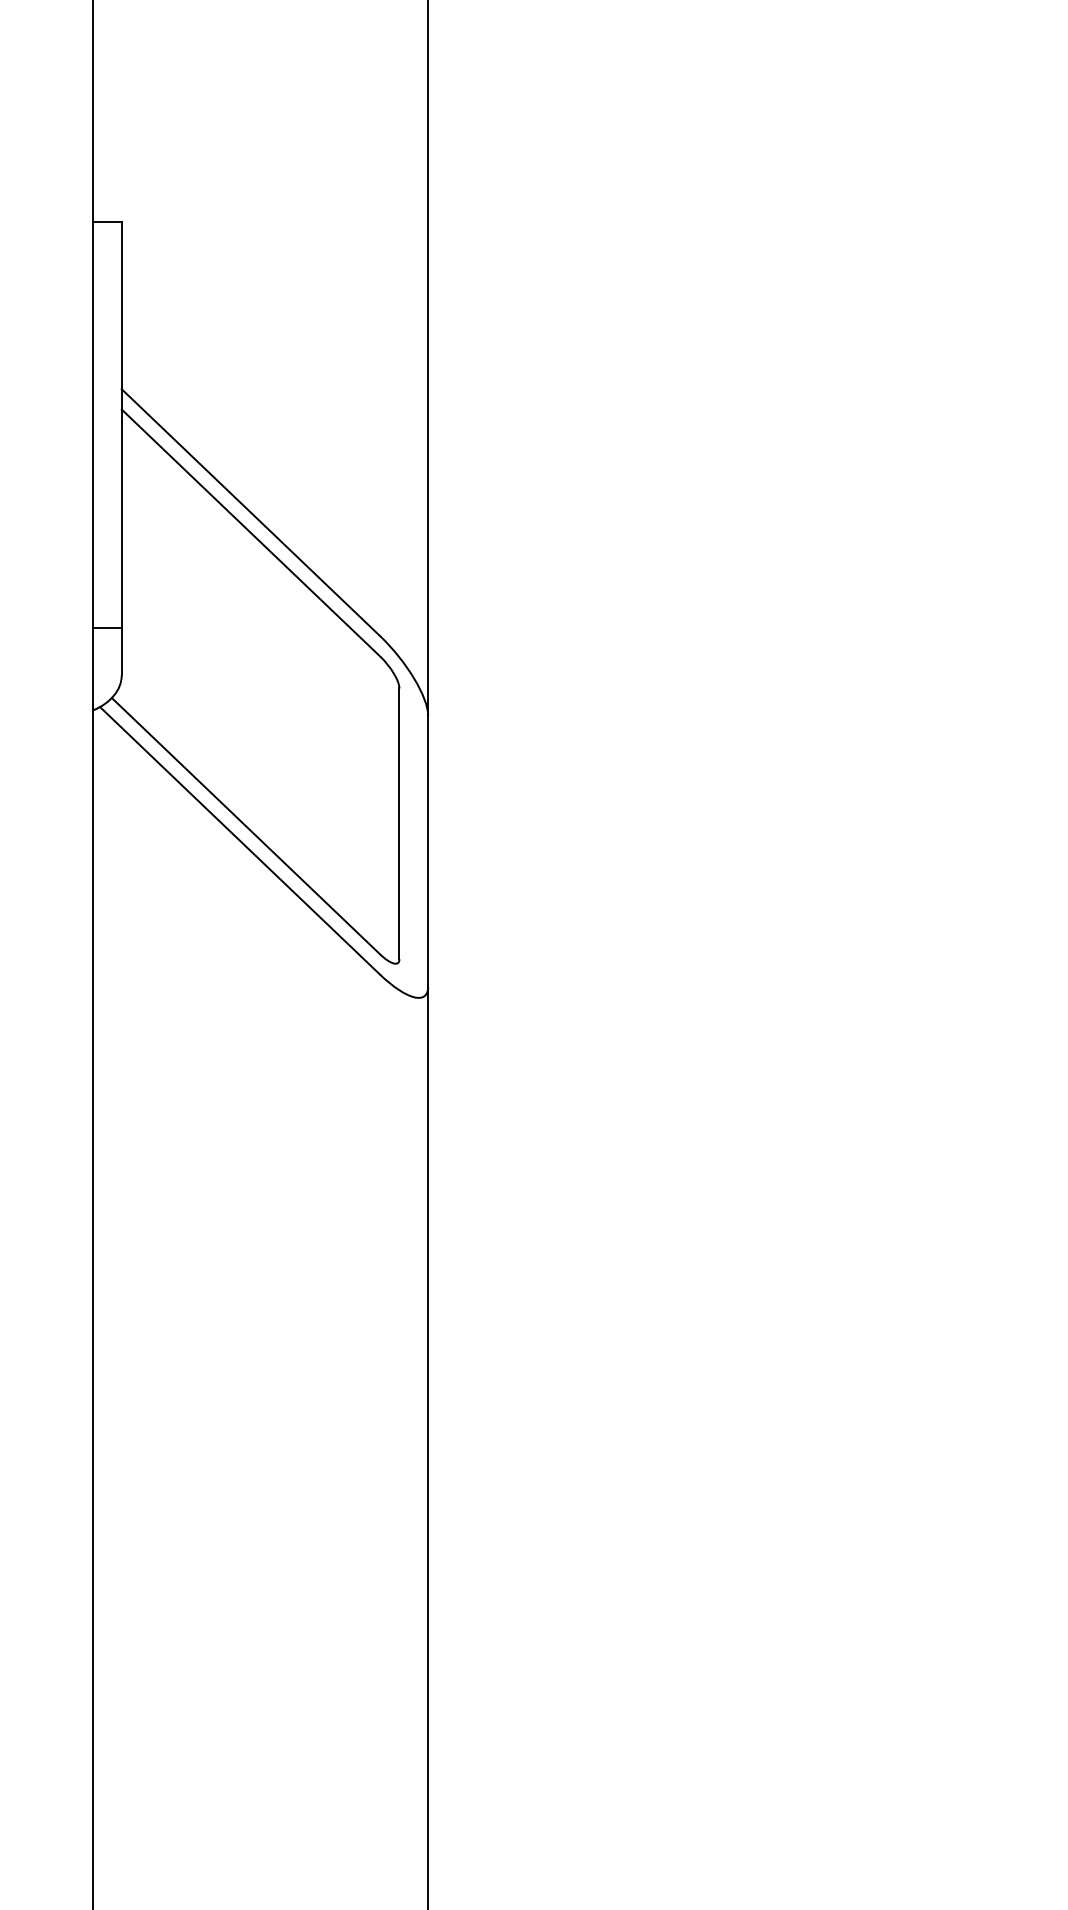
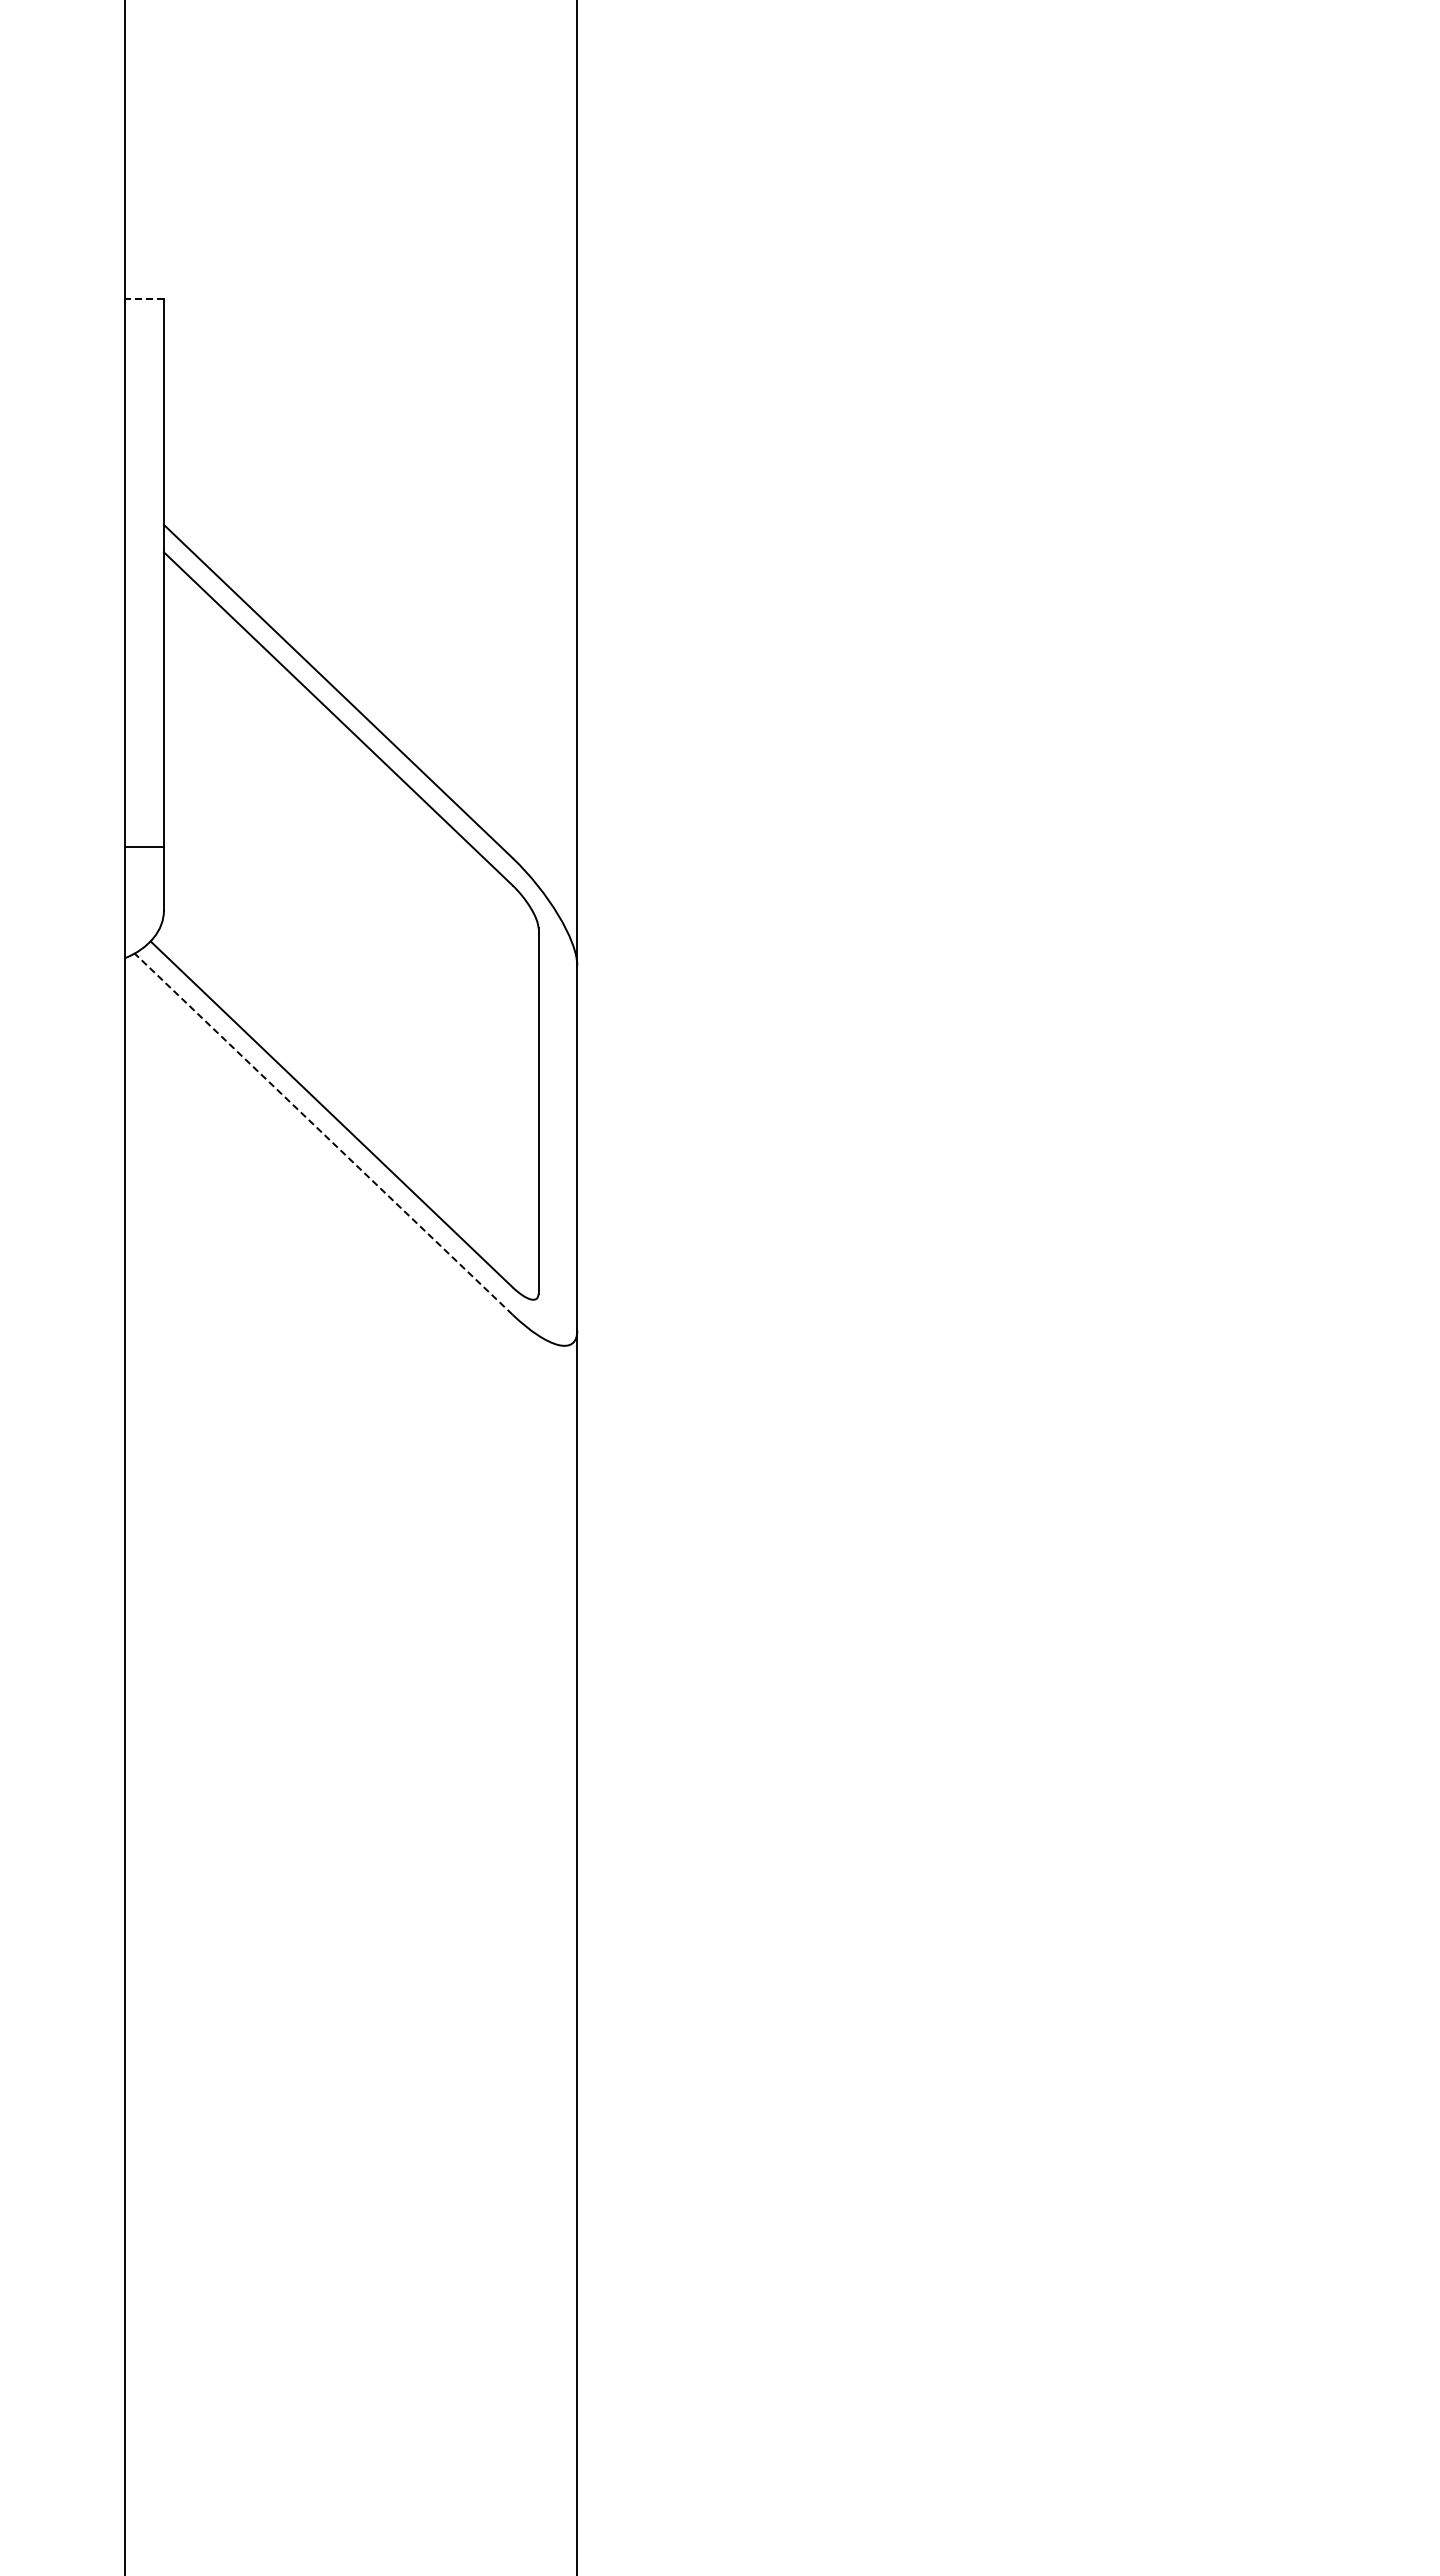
line: (107, 221) -> (144, 298), solid -> dashed
line: (240, 840) -> (323, 1133), solid -> dashed

